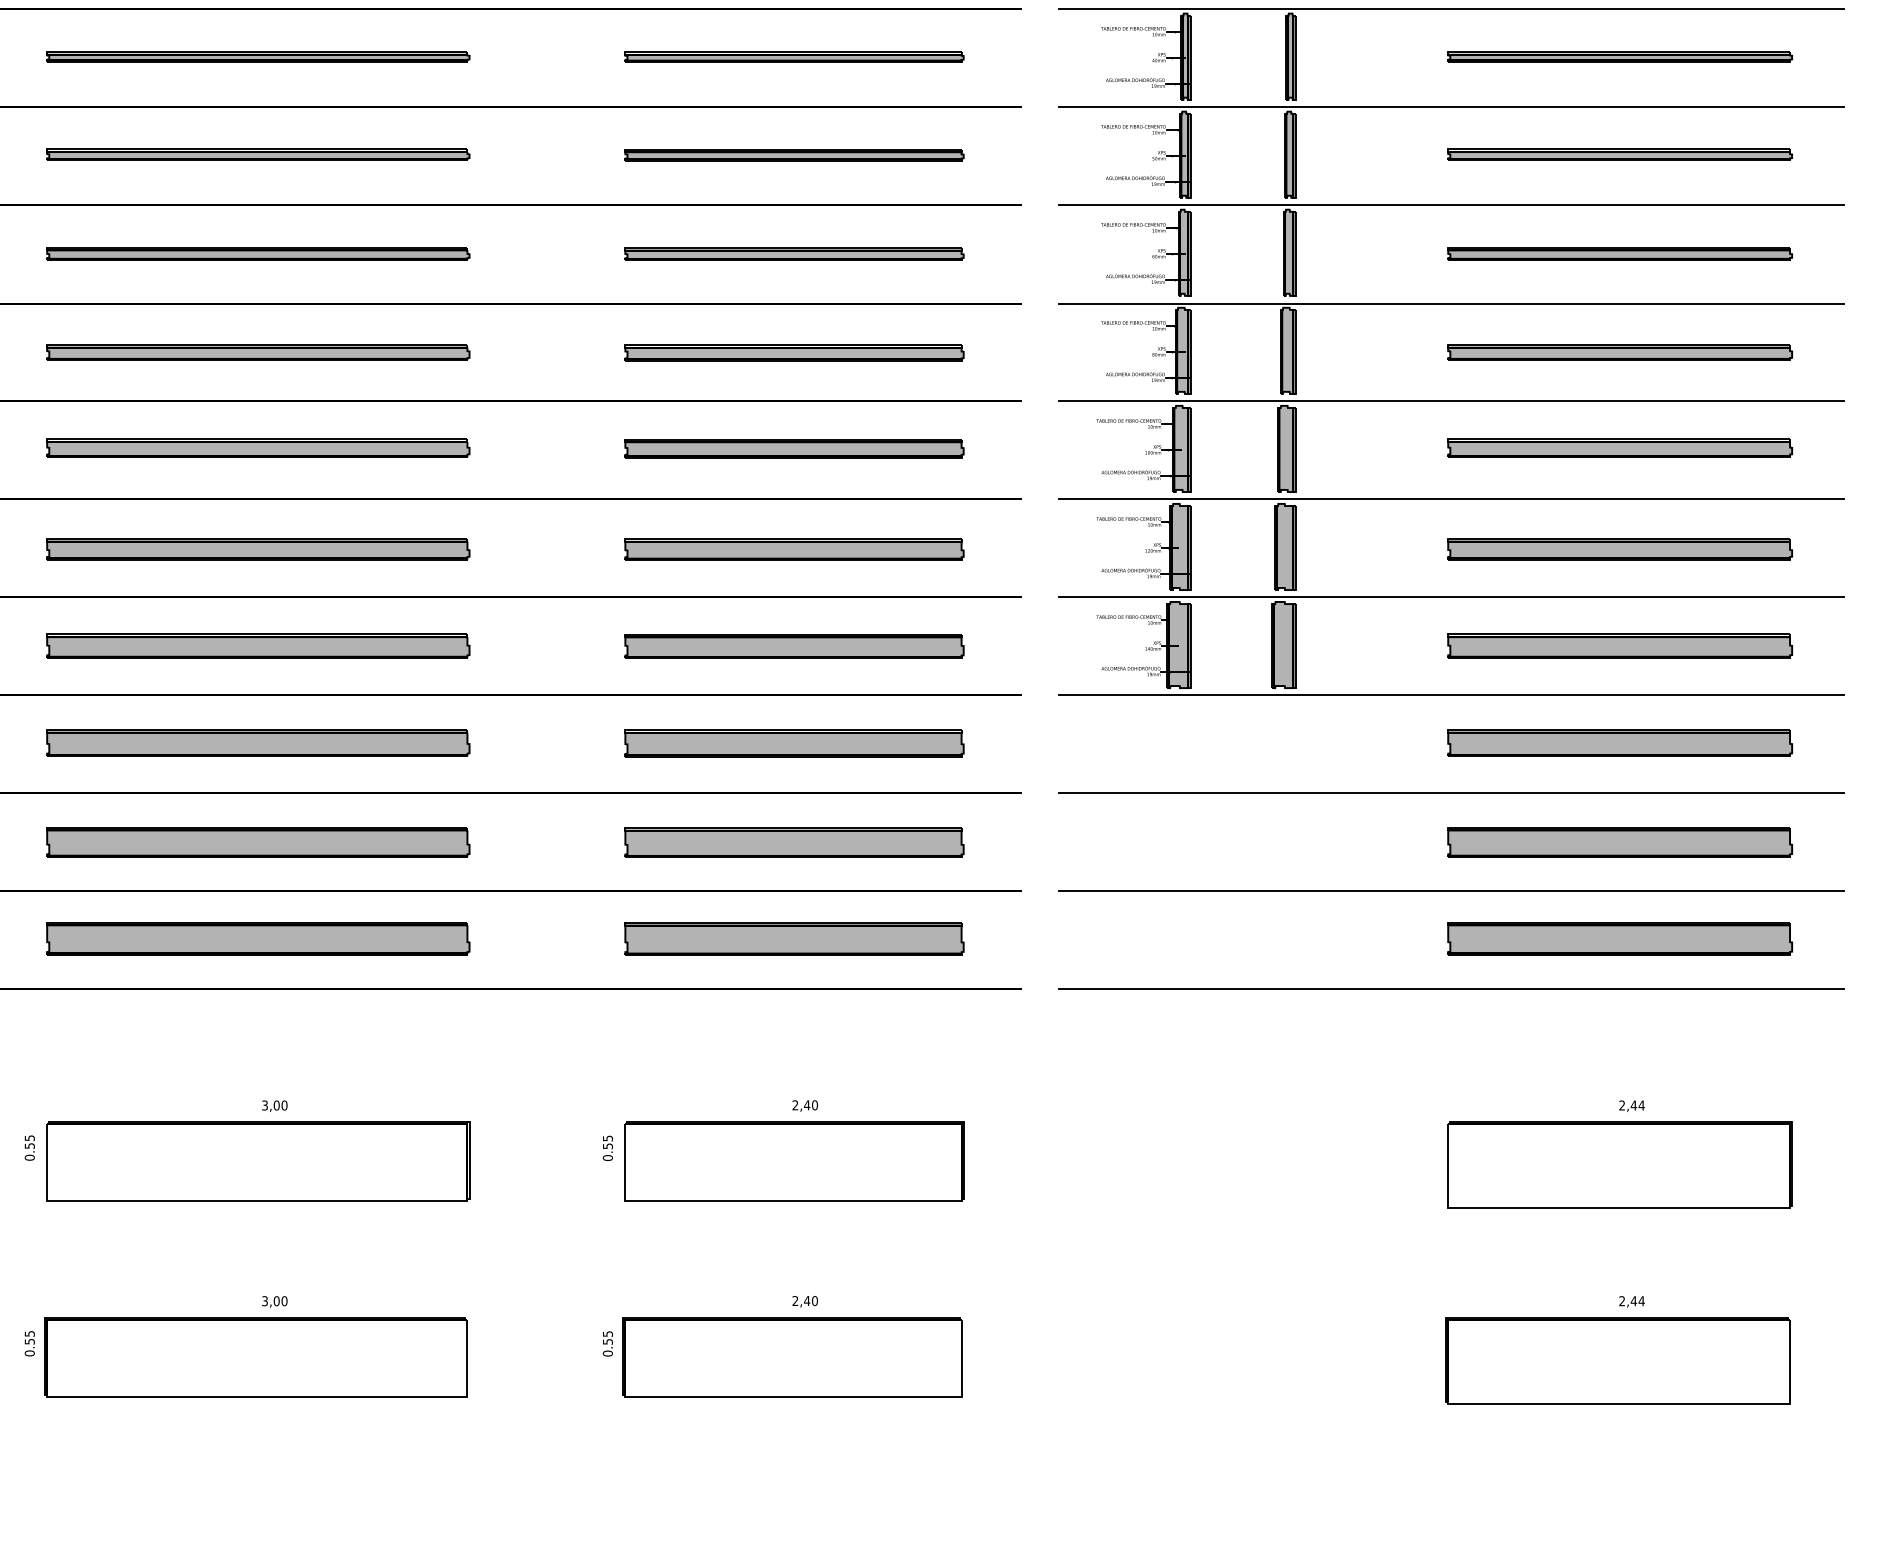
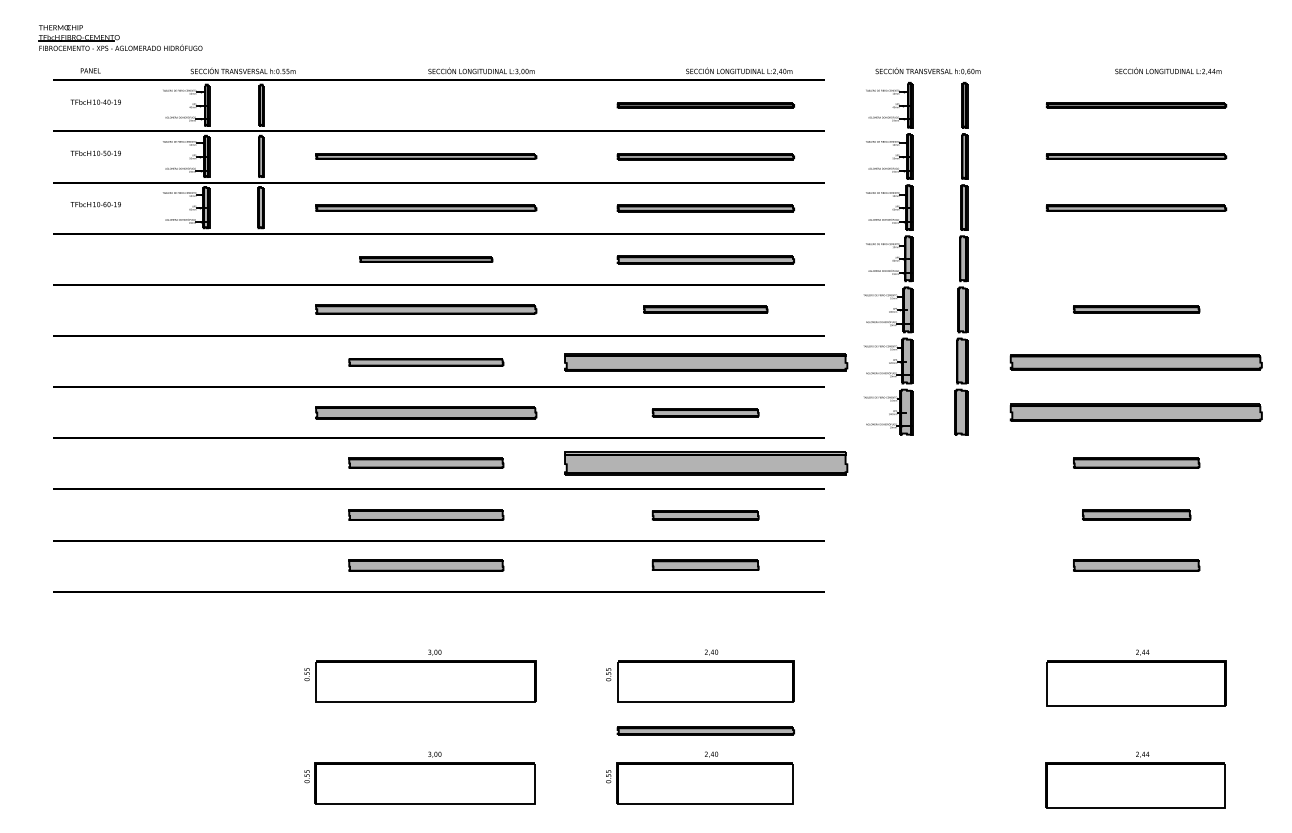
line: (1451, 9) -> (1048, 80), removed
part: (258, 57) -> (426, 105), removed
line: (1451, 106) -> (1048, 131), removed
line: (1451, 204) -> (1048, 182), removed
line: (1451, 304) -> (1048, 234), removed
part: (258, 352) -> (426, 259), size x0.6
part: (1620, 352) -> (1136, 259), removed
line: (1451, 400) -> (1048, 284), removed
part: (793, 448) -> (705, 309), size x0.7
part: (1620, 448) -> (1136, 309), size x0.7
line: (1451, 499) -> (1048, 336), removed
part: (258, 549) -> (426, 362), size x0.7
part: (793, 549) -> (705, 362), size x1.6
part: (1620, 549) -> (1136, 362), size x1.4
line: (1451, 597) -> (1048, 387), removed
part: (793, 645) -> (705, 412), size x0.6
part: (1620, 645) -> (1136, 412), size x1.4
line: (1451, 695) -> (1048, 438), removed
part: (258, 741) -> (426, 462), size x0.7
part: (1620, 741) -> (1136, 462), size x0.7
part: (793, 743) -> (705, 463), size x1.6
line: (1451, 793) -> (1048, 489), removed
part: (258, 841) -> (426, 514), size x0.7
part: (1620, 841) -> (1136, 514), size x0.6
part: (793, 843) -> (705, 515), size x0.6
line: (1451, 891) -> (1048, 540), removed
part: (258, 939) -> (426, 565), size x0.7
part: (793, 939) -> (705, 565), size x0.6
part: (1620, 939) -> (1136, 565), size x0.7
line: (1451, 988) -> (1048, 591), removed
part: (793, 1255) -> (705, 730), added

